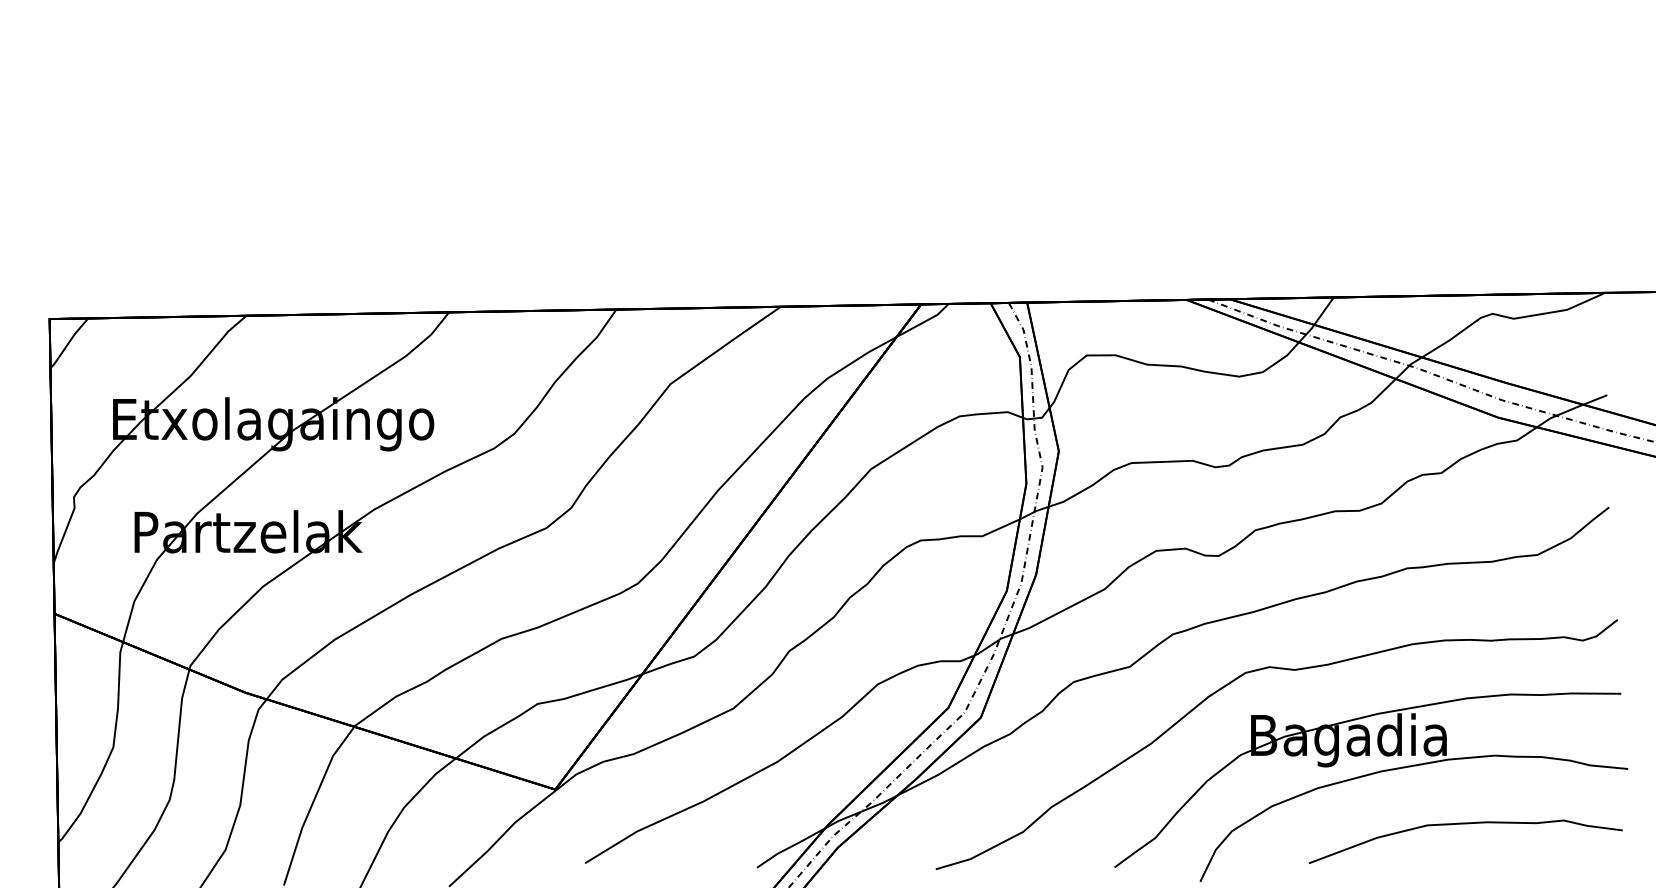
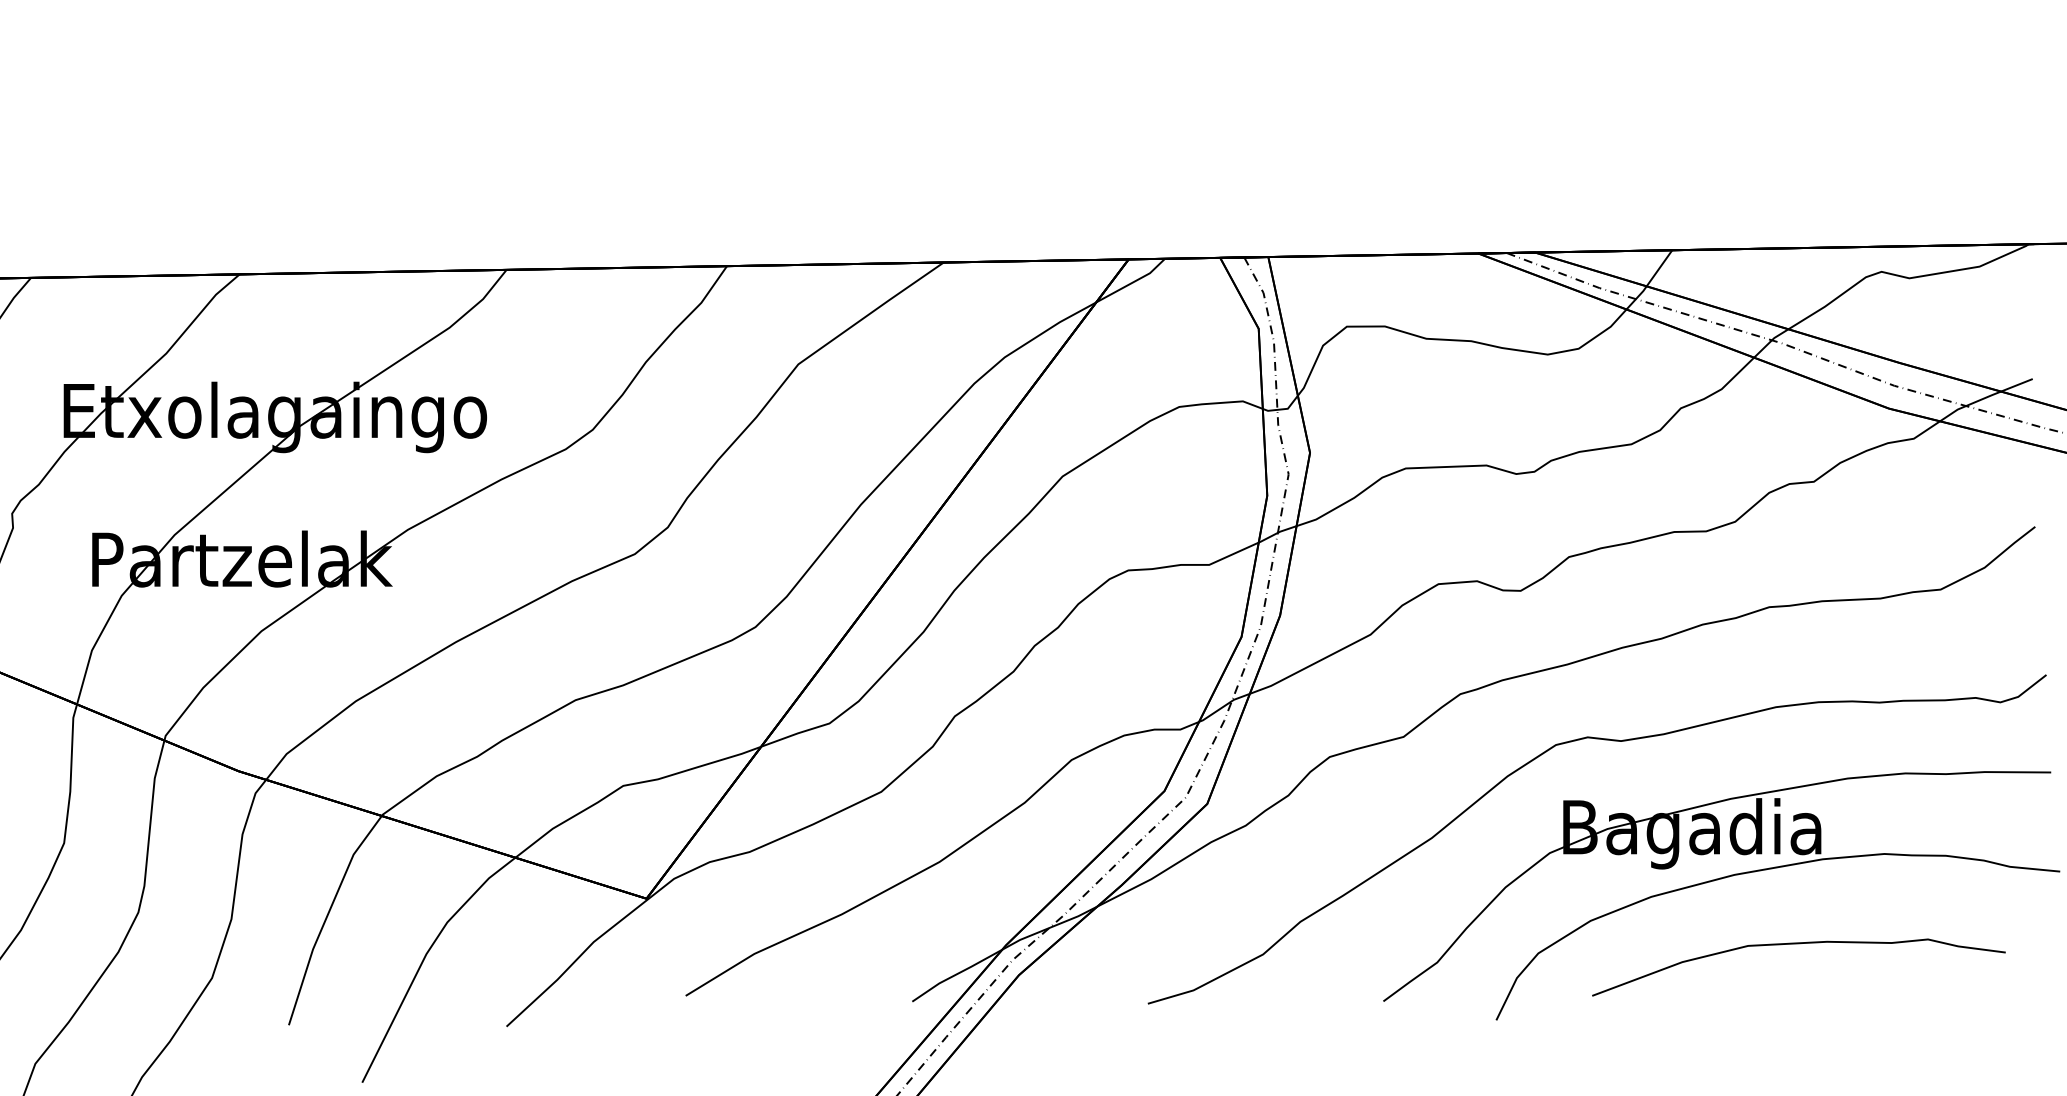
curve: (1465, 824) -> (1798, 944), moved

